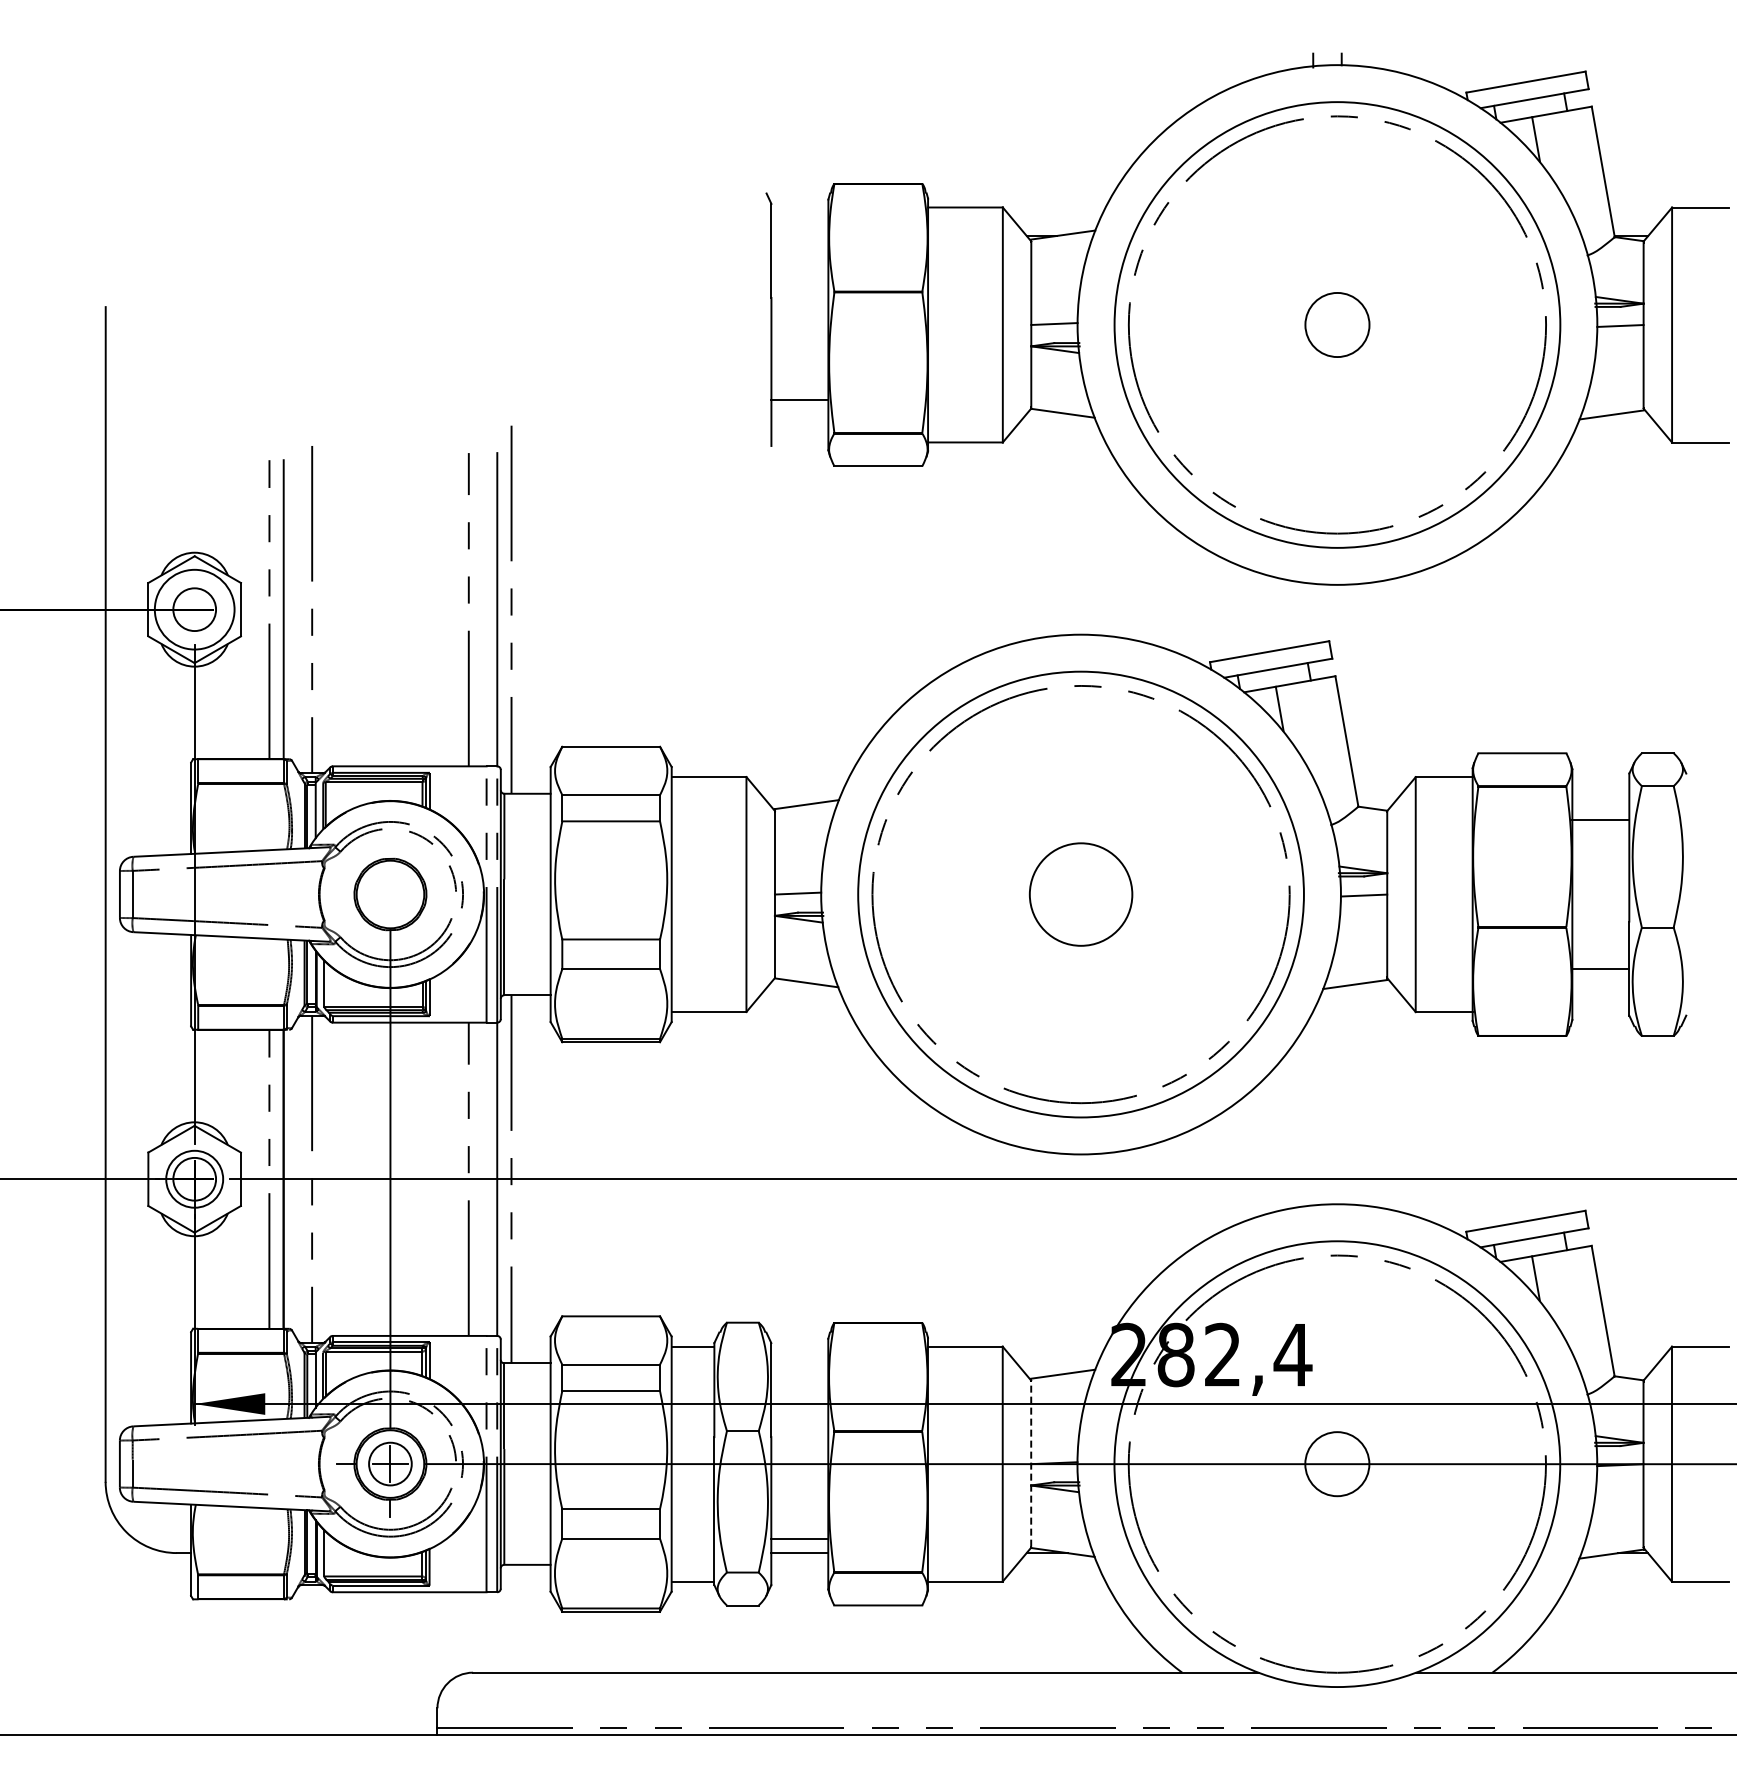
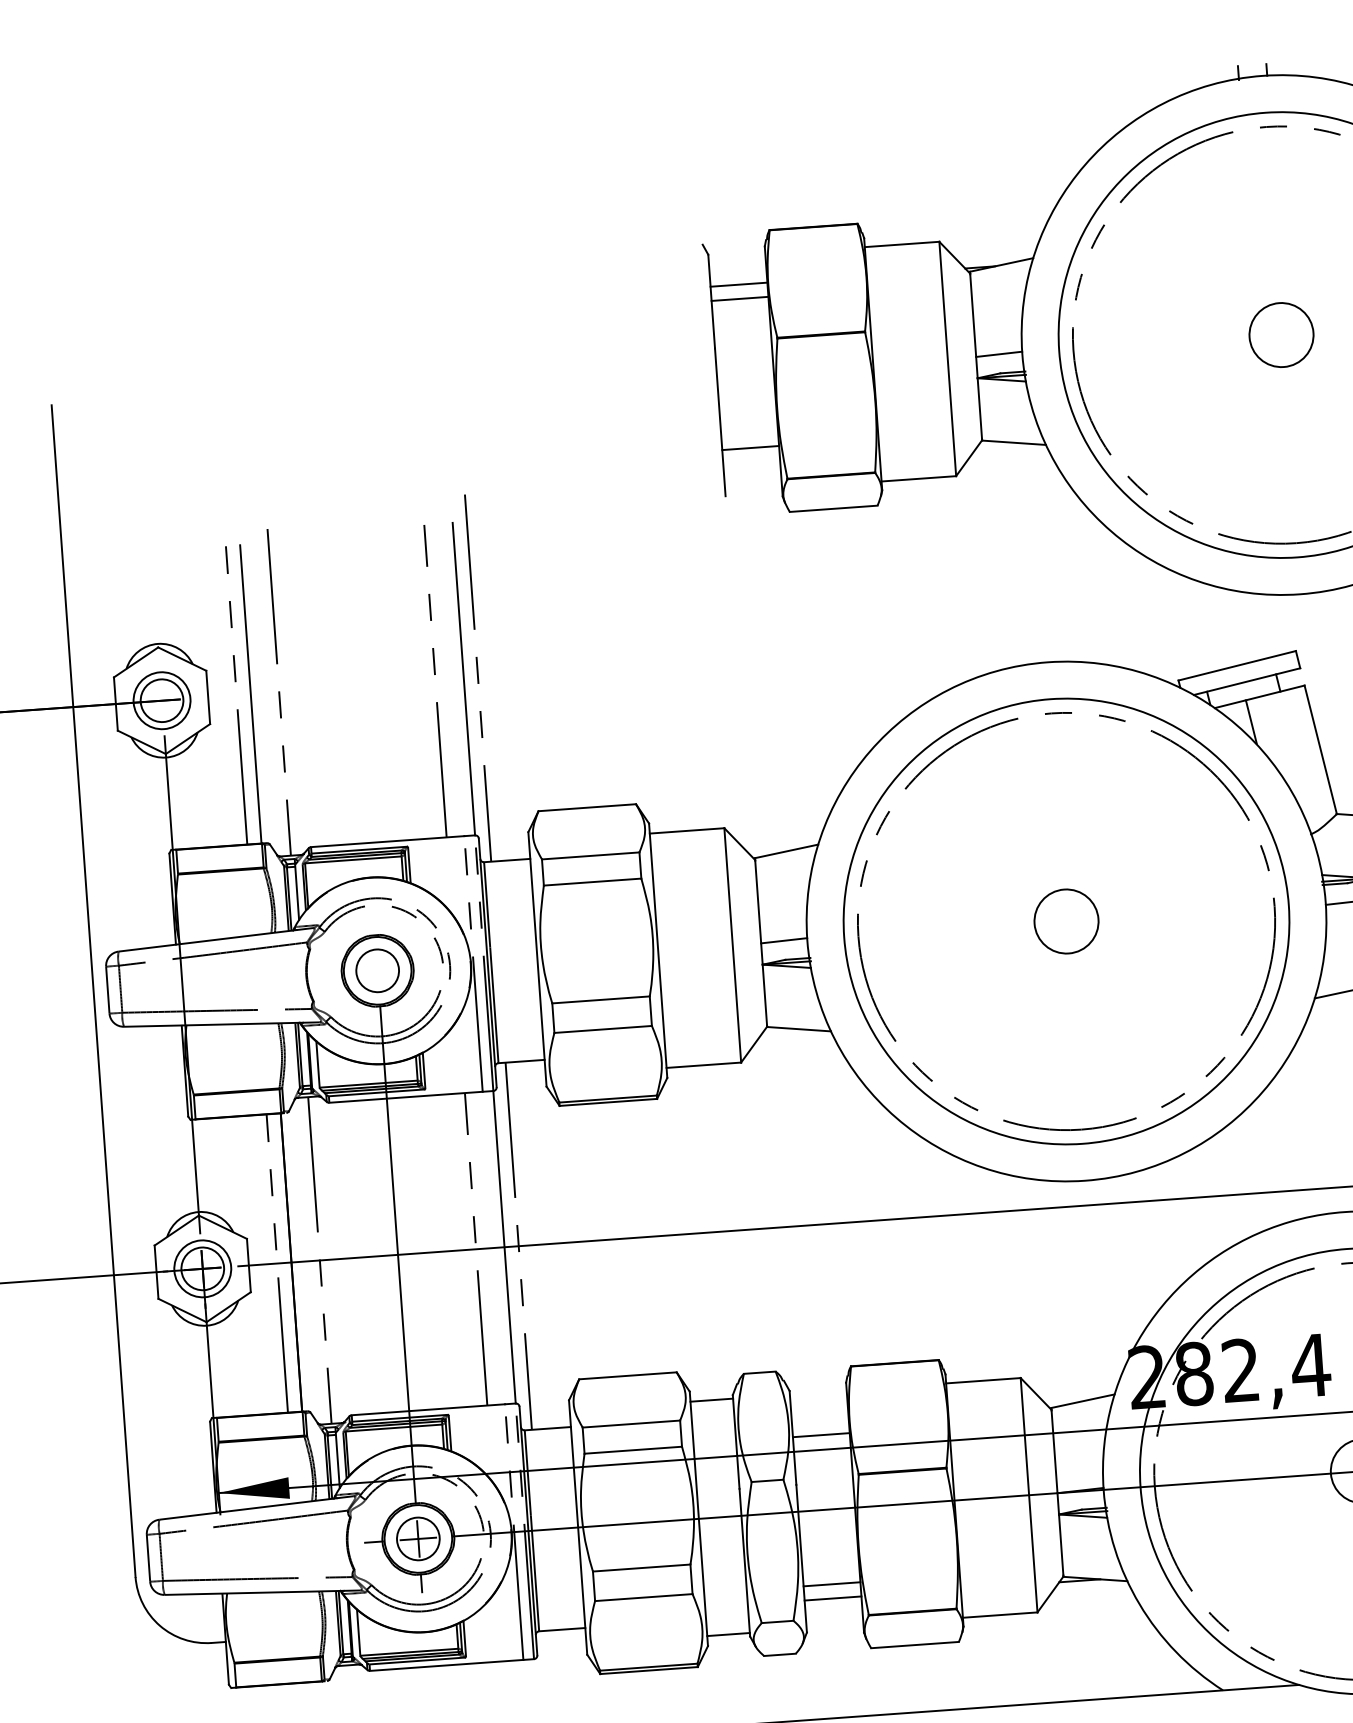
line: (799, 235) -> (738, 284), added
line: (799, 250) -> (739, 299), added
circle: (194, 609) -> (161, 700), size x0.71
circle: (390, 894) -> (377, 970), added
circle: (1081, 894) -> (1066, 921), size x0.62
line: (799, 1389) -> (821, 1435), added
line: (1031, 1463) -> (1057, 1492), dashed -> solid

